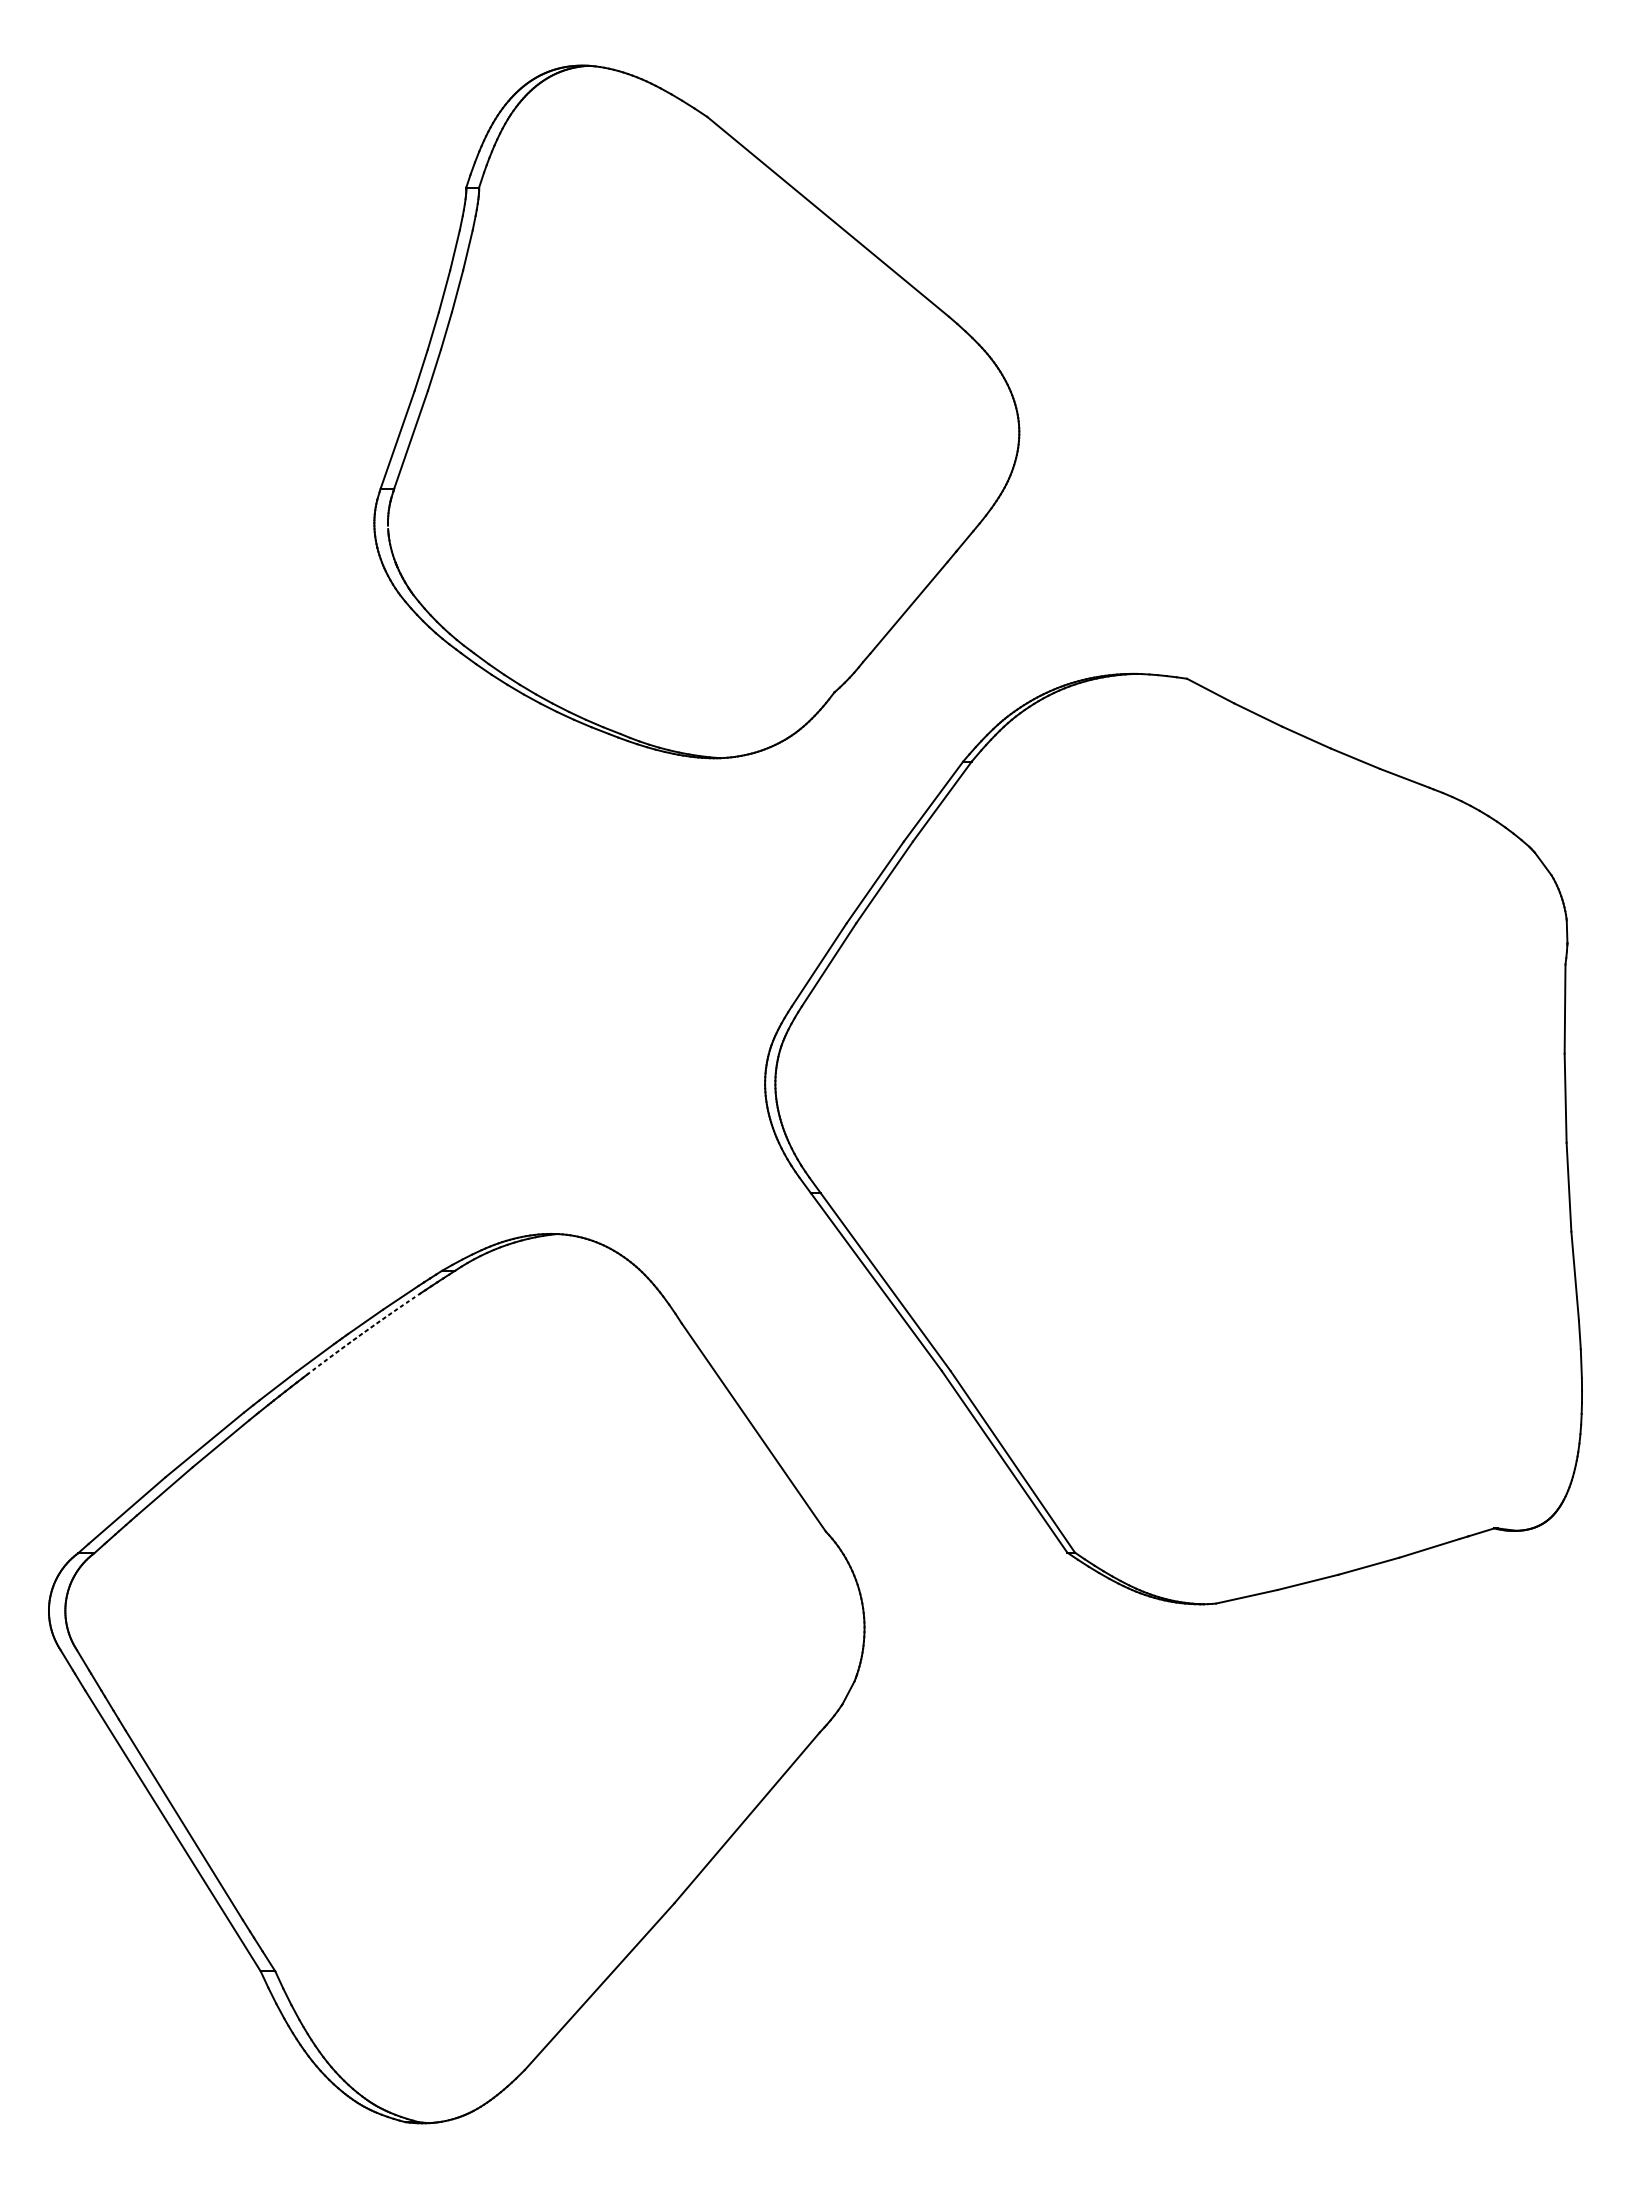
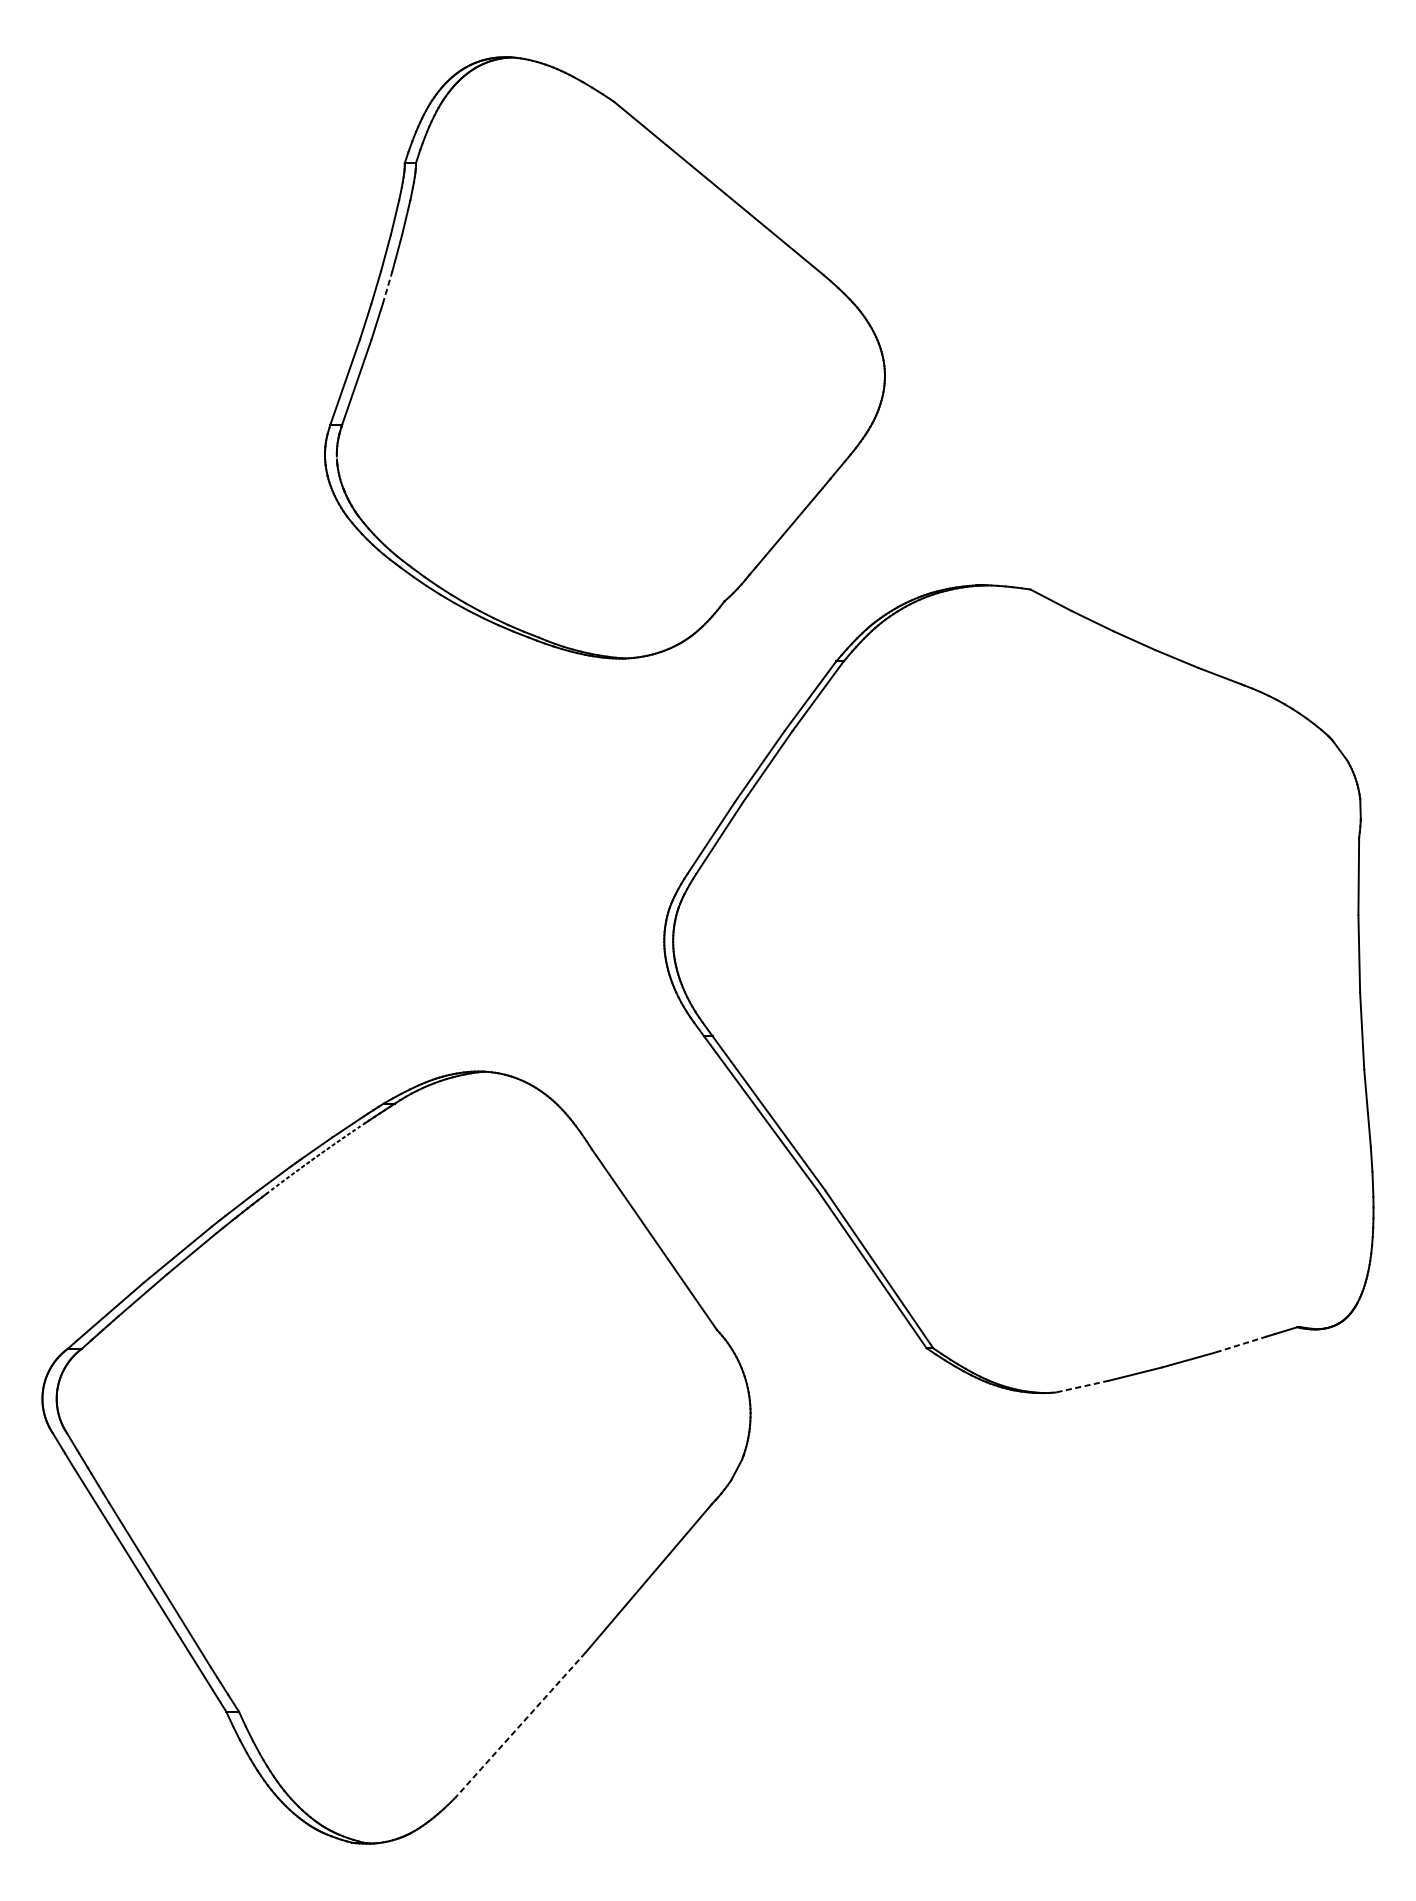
line: (446, 331) -> (387, 288), solid -> dashed
line: (1429, 1548) -> (1241, 1344), solid -> dashed
line: (1246, 1596) -> (1082, 1386), solid -> dashed
line: (599, 1987) -> (520, 1725), solid -> dashed

